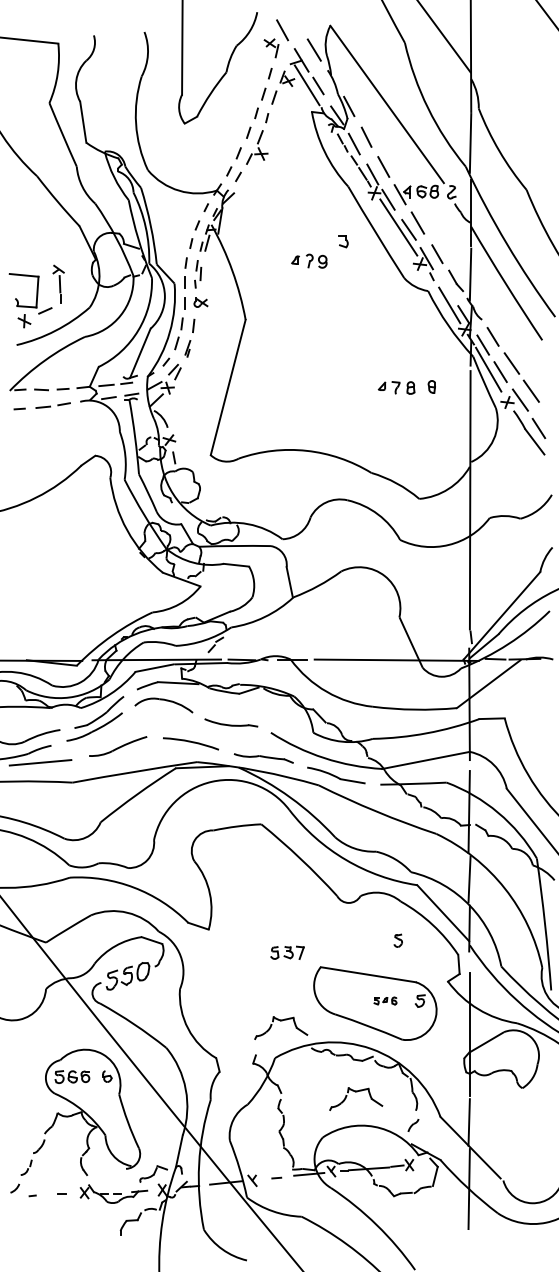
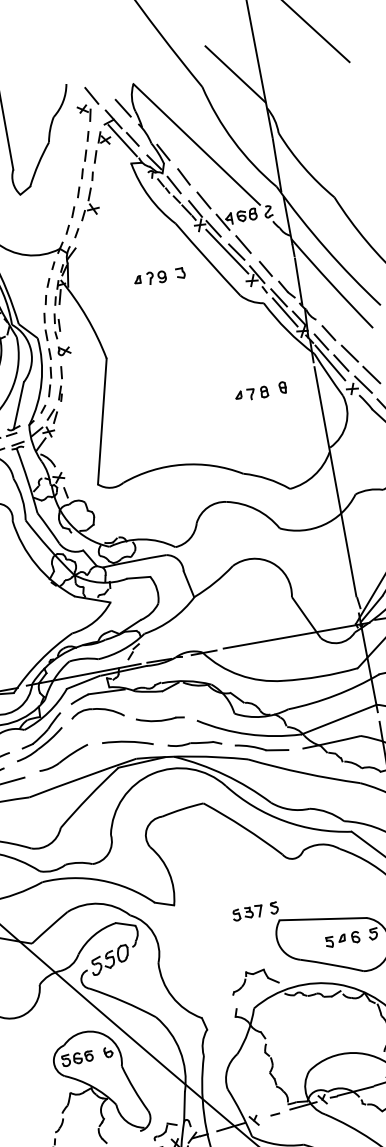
part: (309, 260) -> (150, 277), moved
line: (445, 288) -> (278, 298), added
part: (397, 940) -> (273, 907), moved
part: (385, 1000) -> (342, 939), size x1.67
part: (356, 1098) -> (332, 1030), removed

